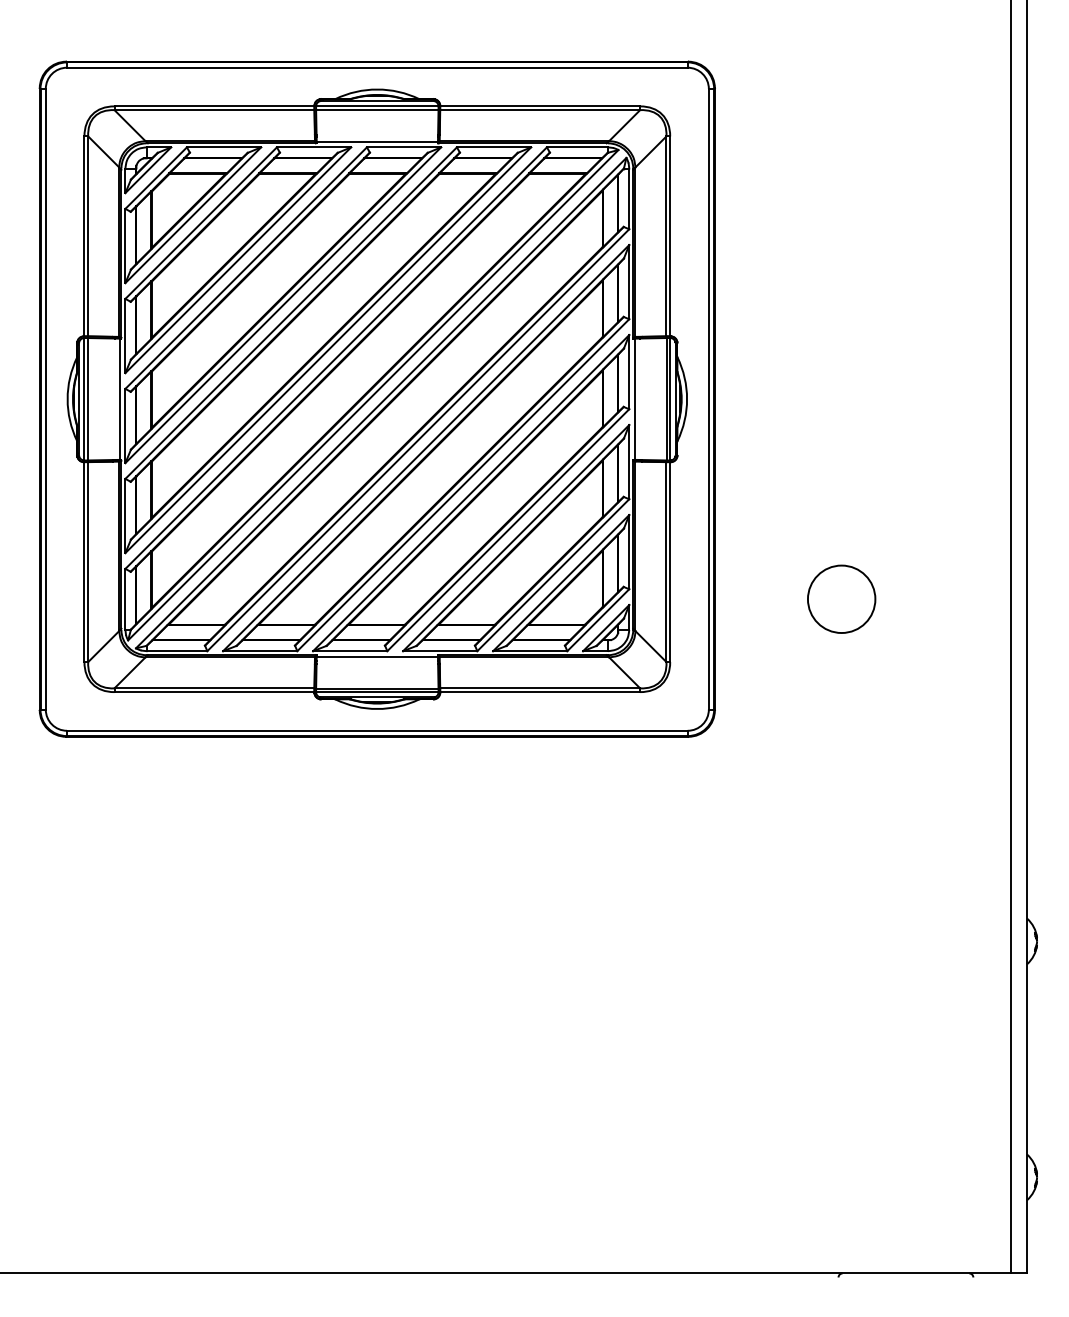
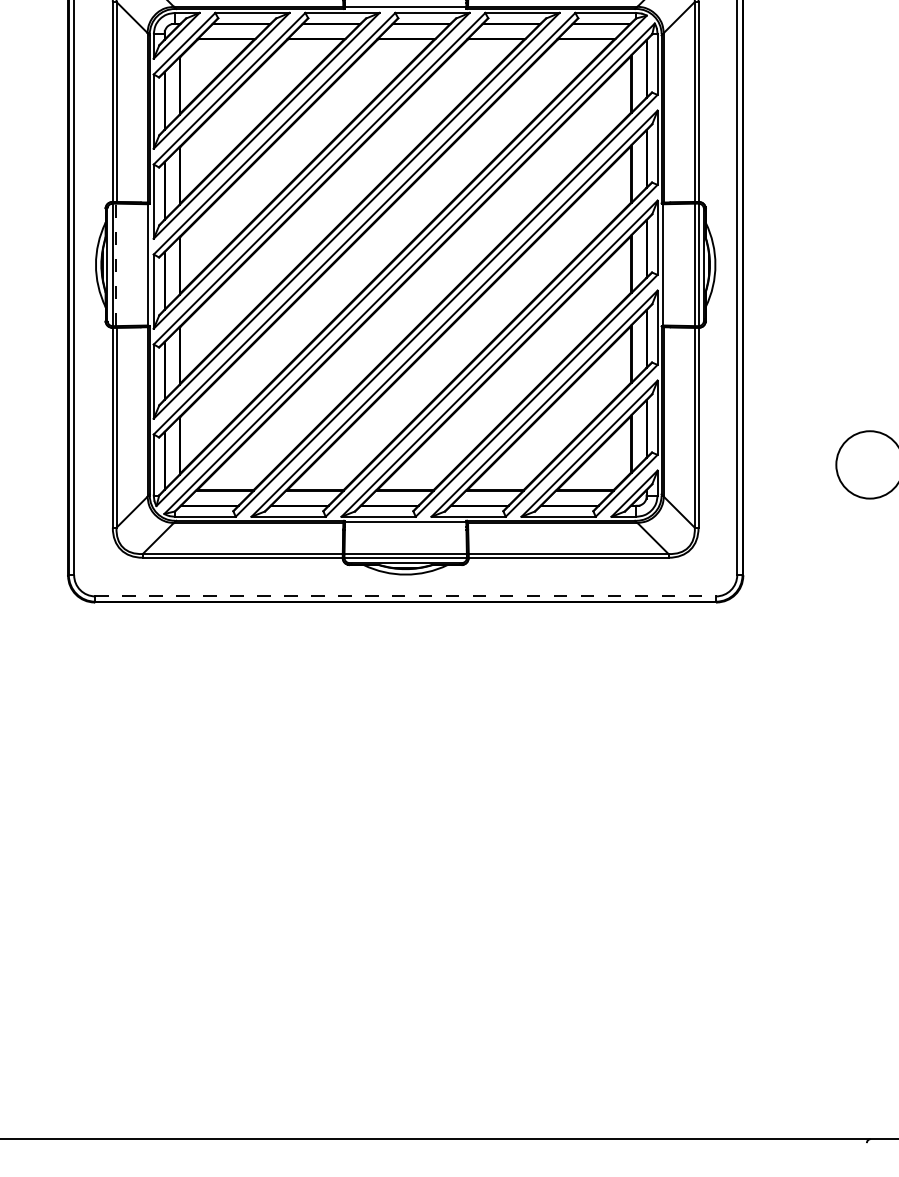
line: (88, 398) -> (116, 264), solid -> dashed
line: (377, 730) -> (405, 596), solid -> dashed

